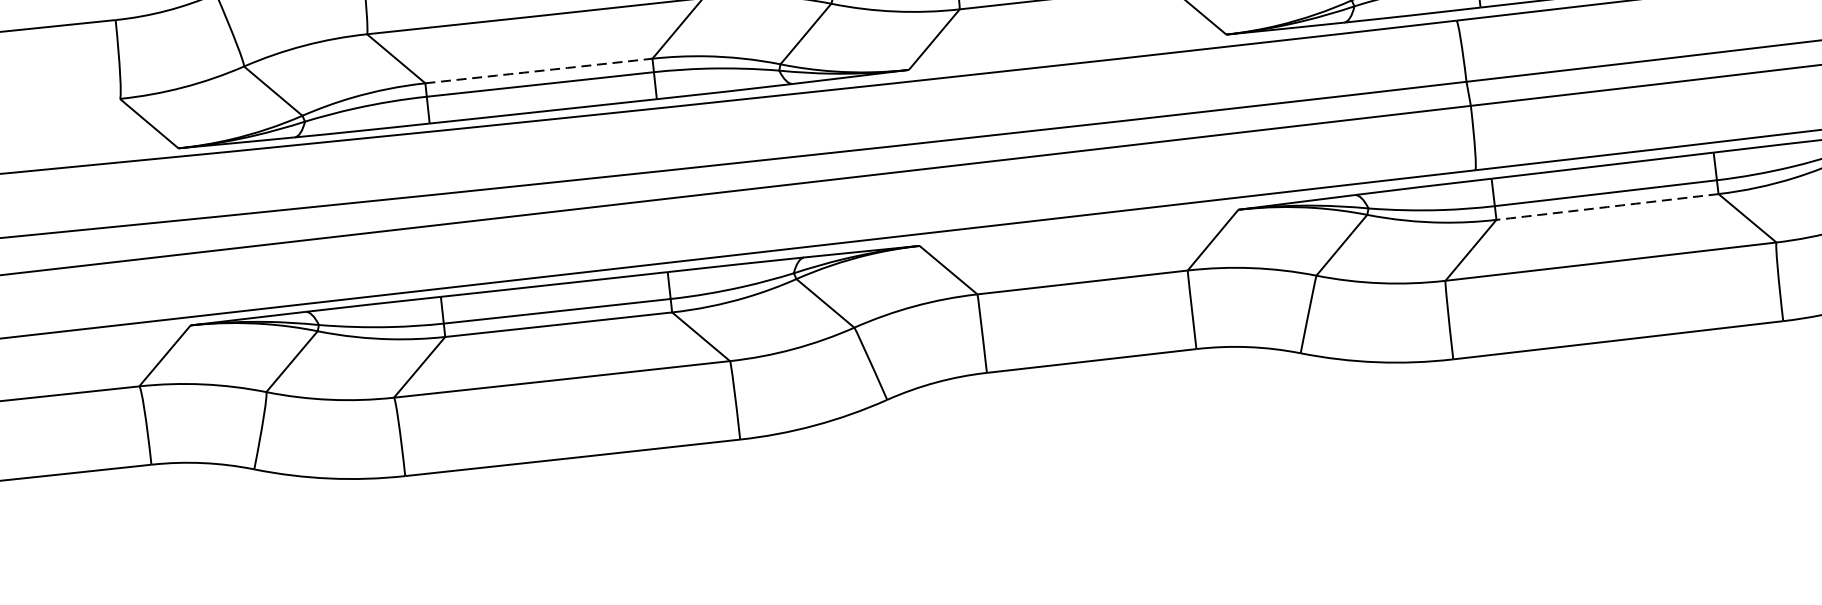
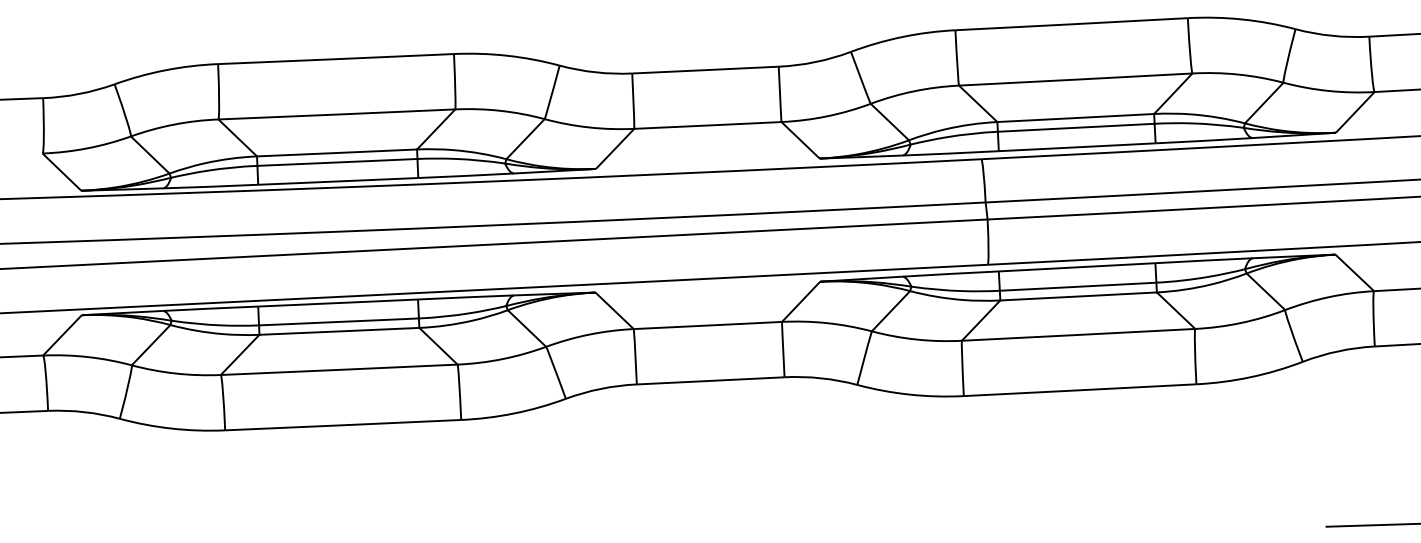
arc: (539, 70) -> (337, 152), dashed -> solid
arc: (1607, 207) -> (1078, 296), dashed -> solid

